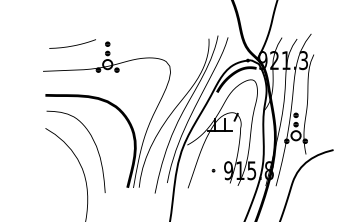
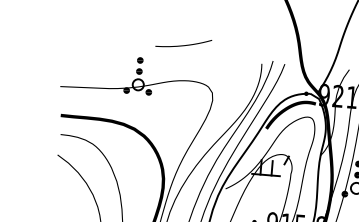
curve: (72, 45) -> (183, 45), moved

